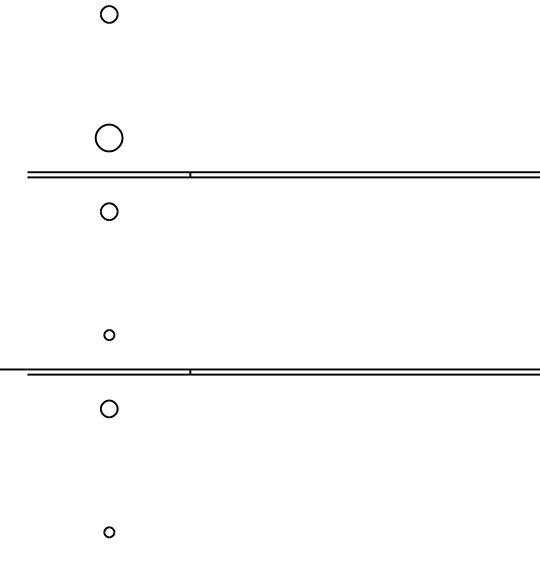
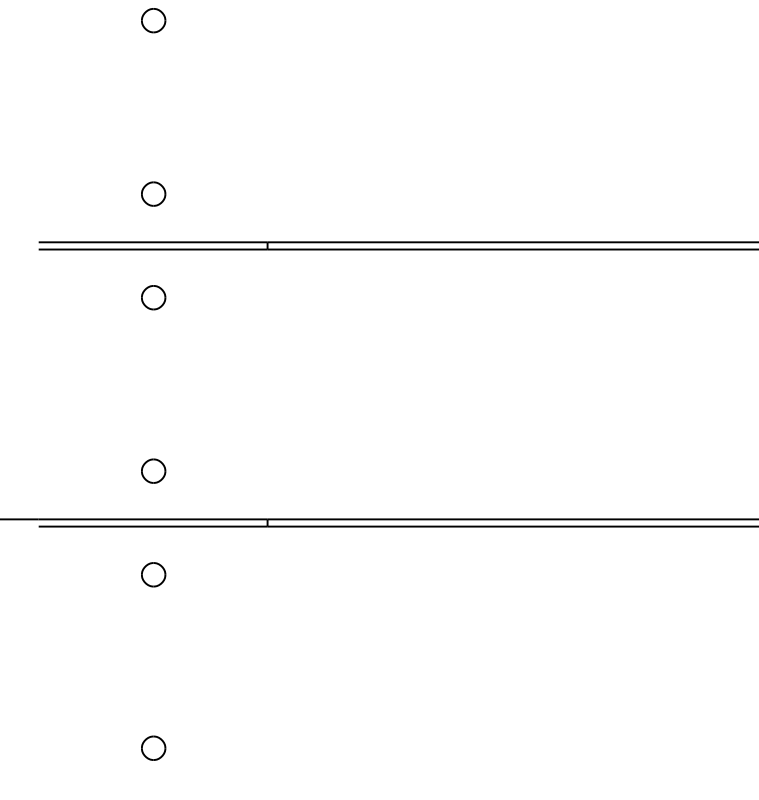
part: (109, 137) -> (153, 193), size x0.62
part: (109, 334) -> (153, 470), size x1.67
part: (109, 531) -> (153, 747), size x1.67

